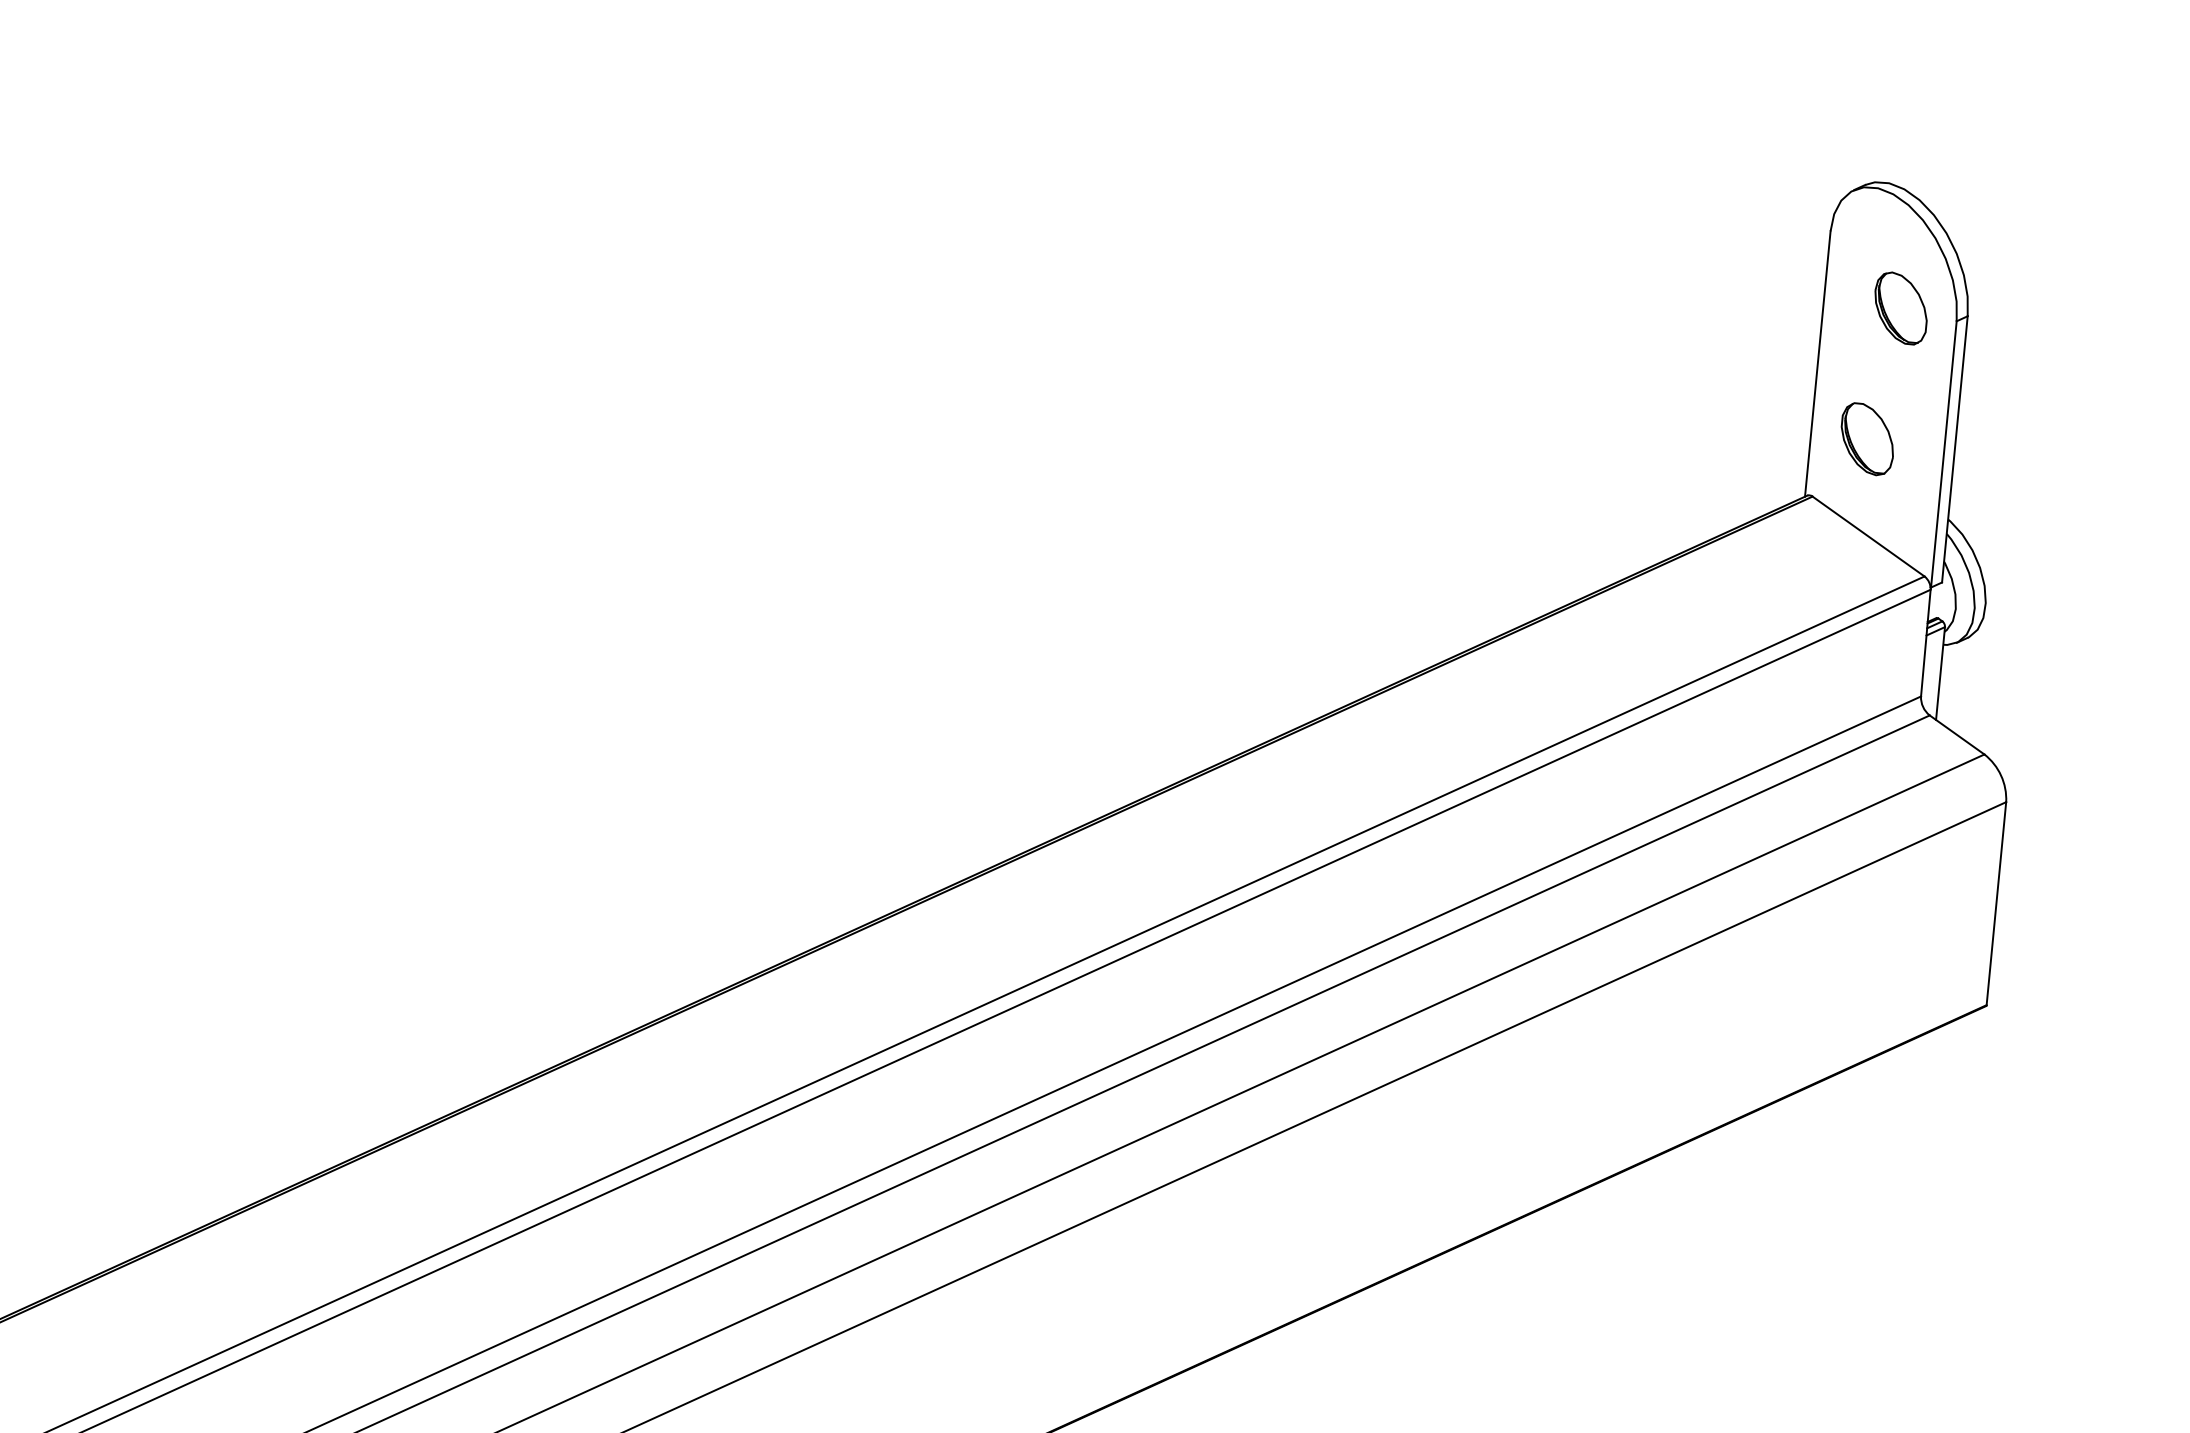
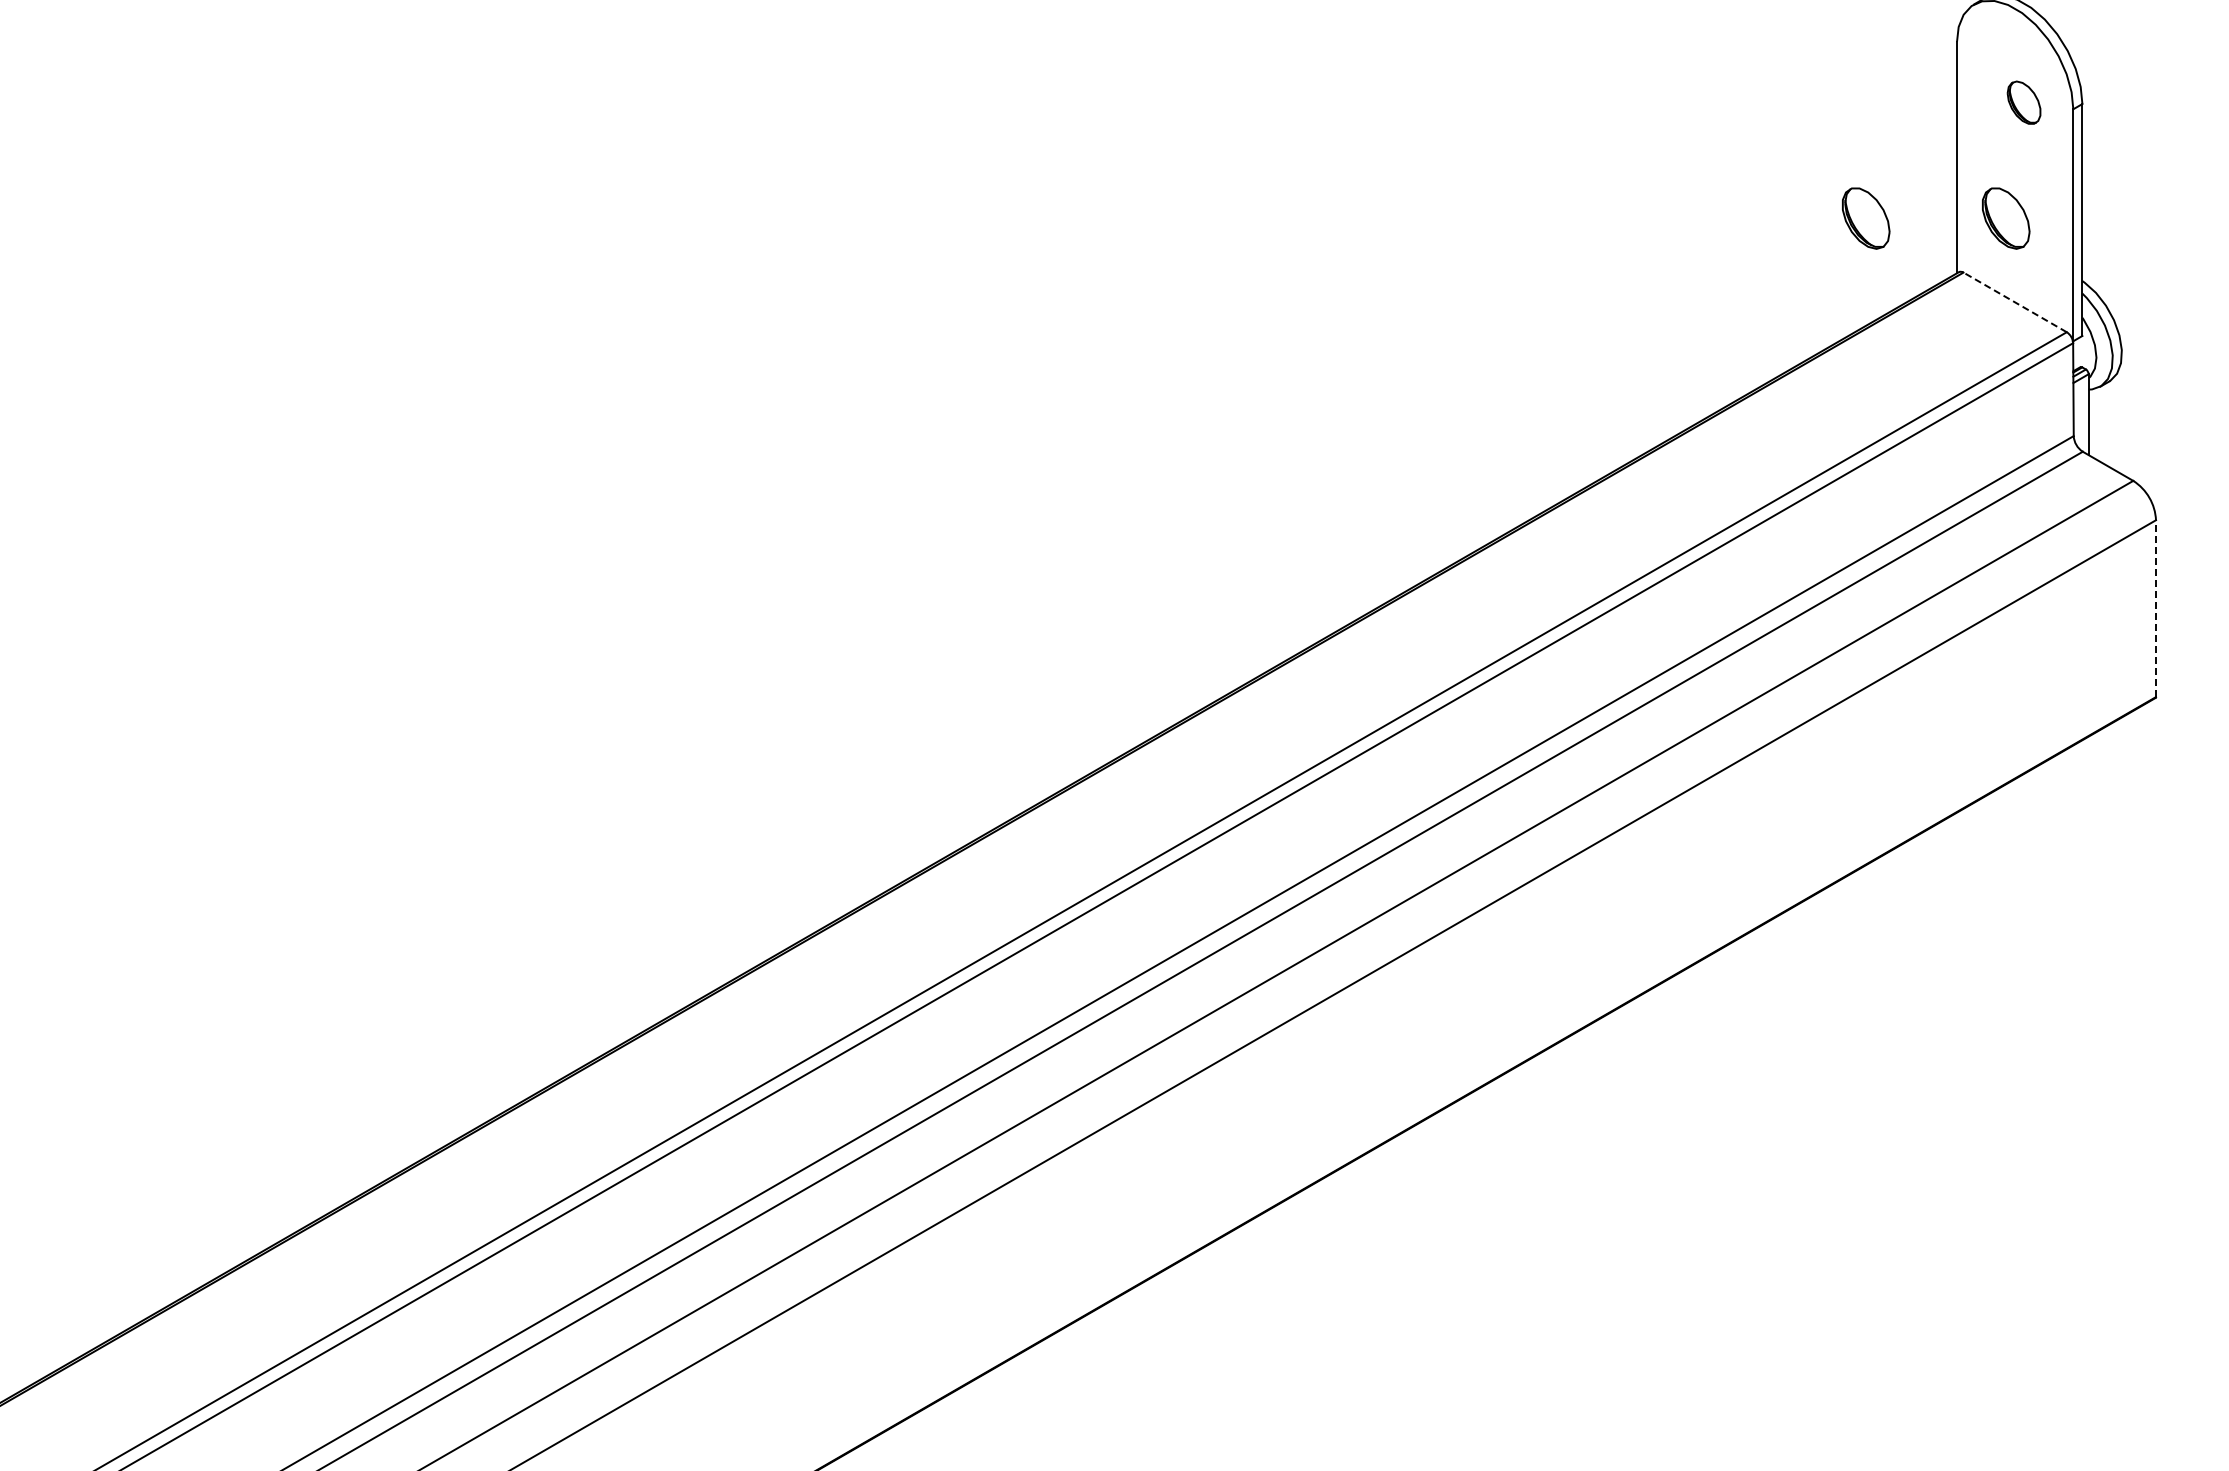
part: (1900, 307) -> (2023, 102), size x0.7
part: (1707, 423) -> (1866, 218), added
line: (1868, 536) -> (2015, 302), solid -> dashed
line: (1996, 903) -> (2156, 608), solid -> dashed

